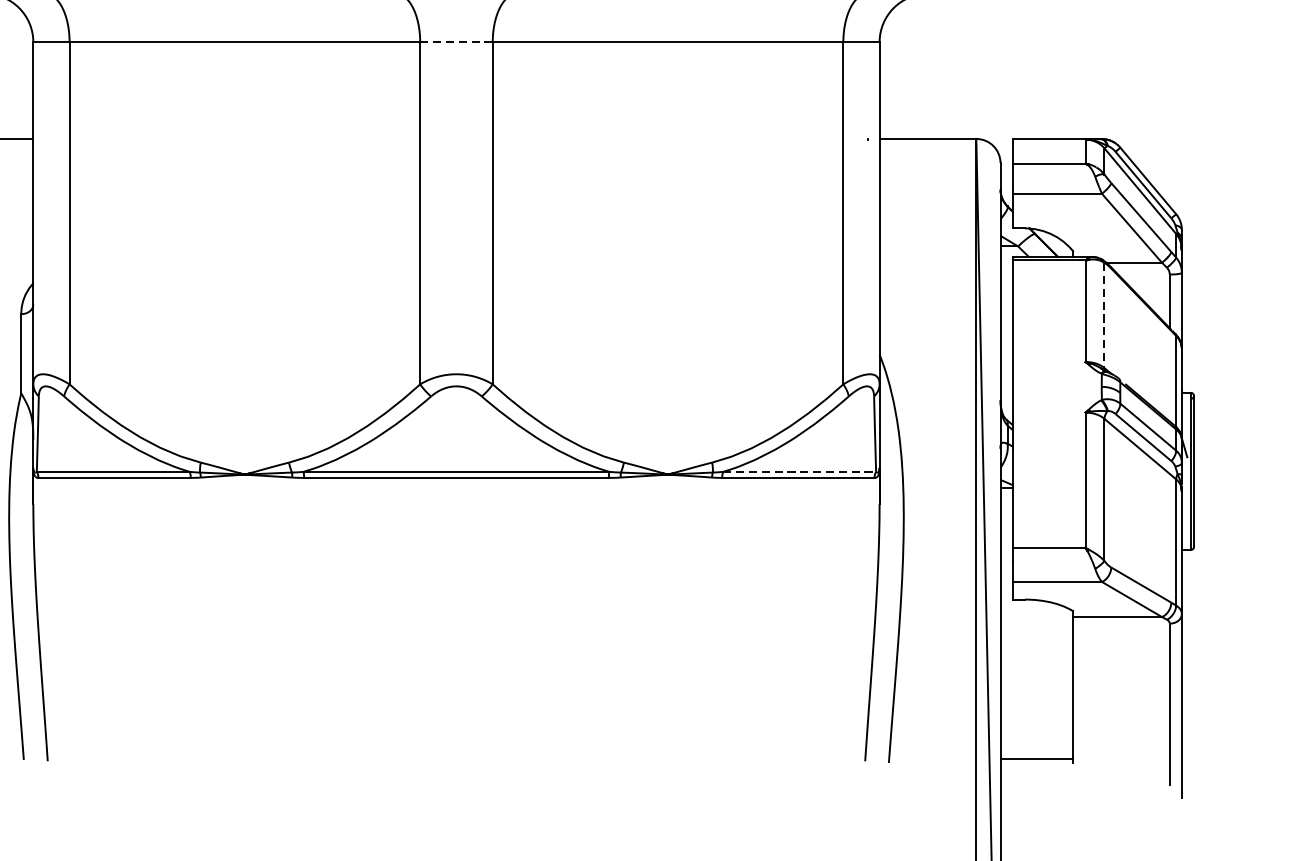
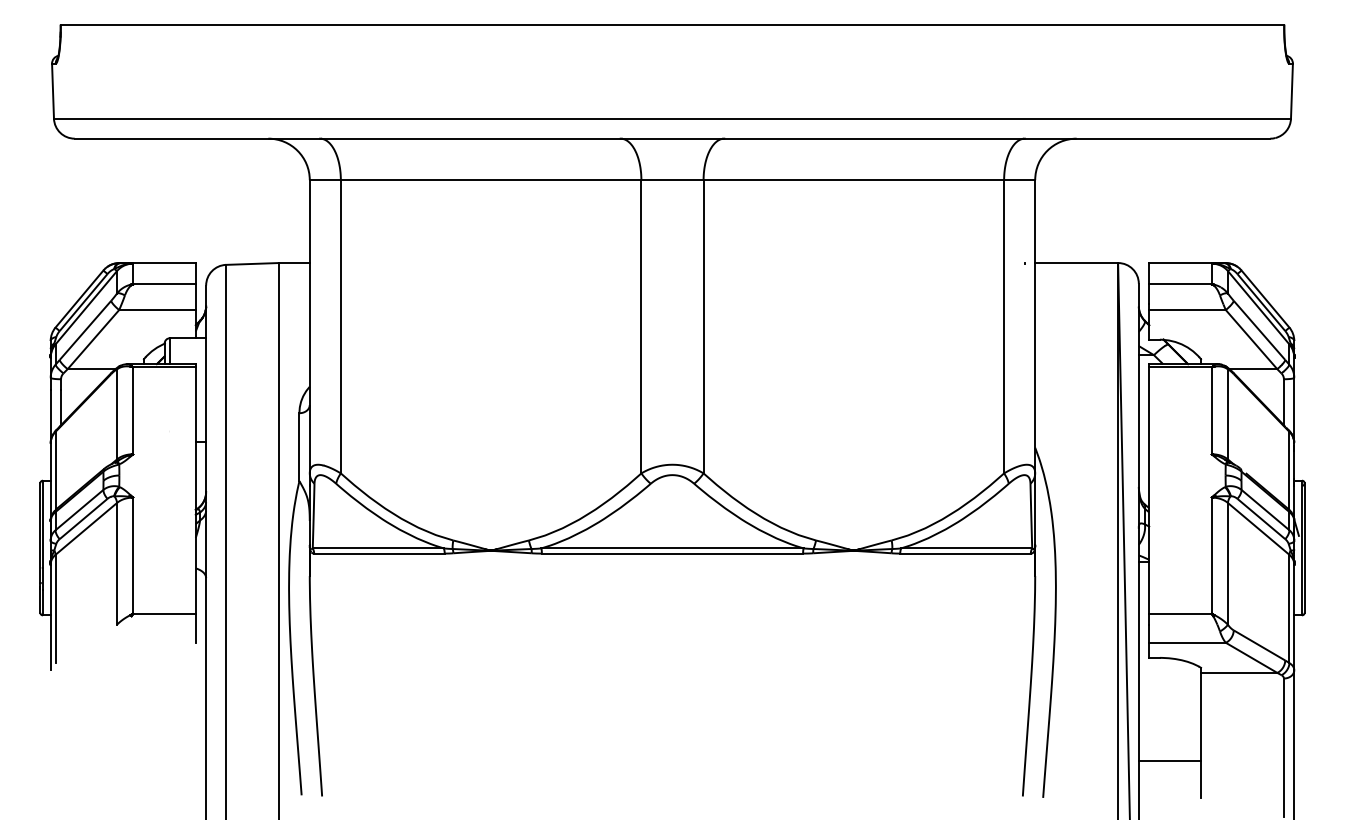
line: (456, 42) -> (672, 180), dashed -> solid
line: (1103, 315) -> (1227, 414), dashed -> solid
line: (799, 471) -> (966, 548), dashed -> solid
line: (1036, 758) -> (1169, 761), moved

